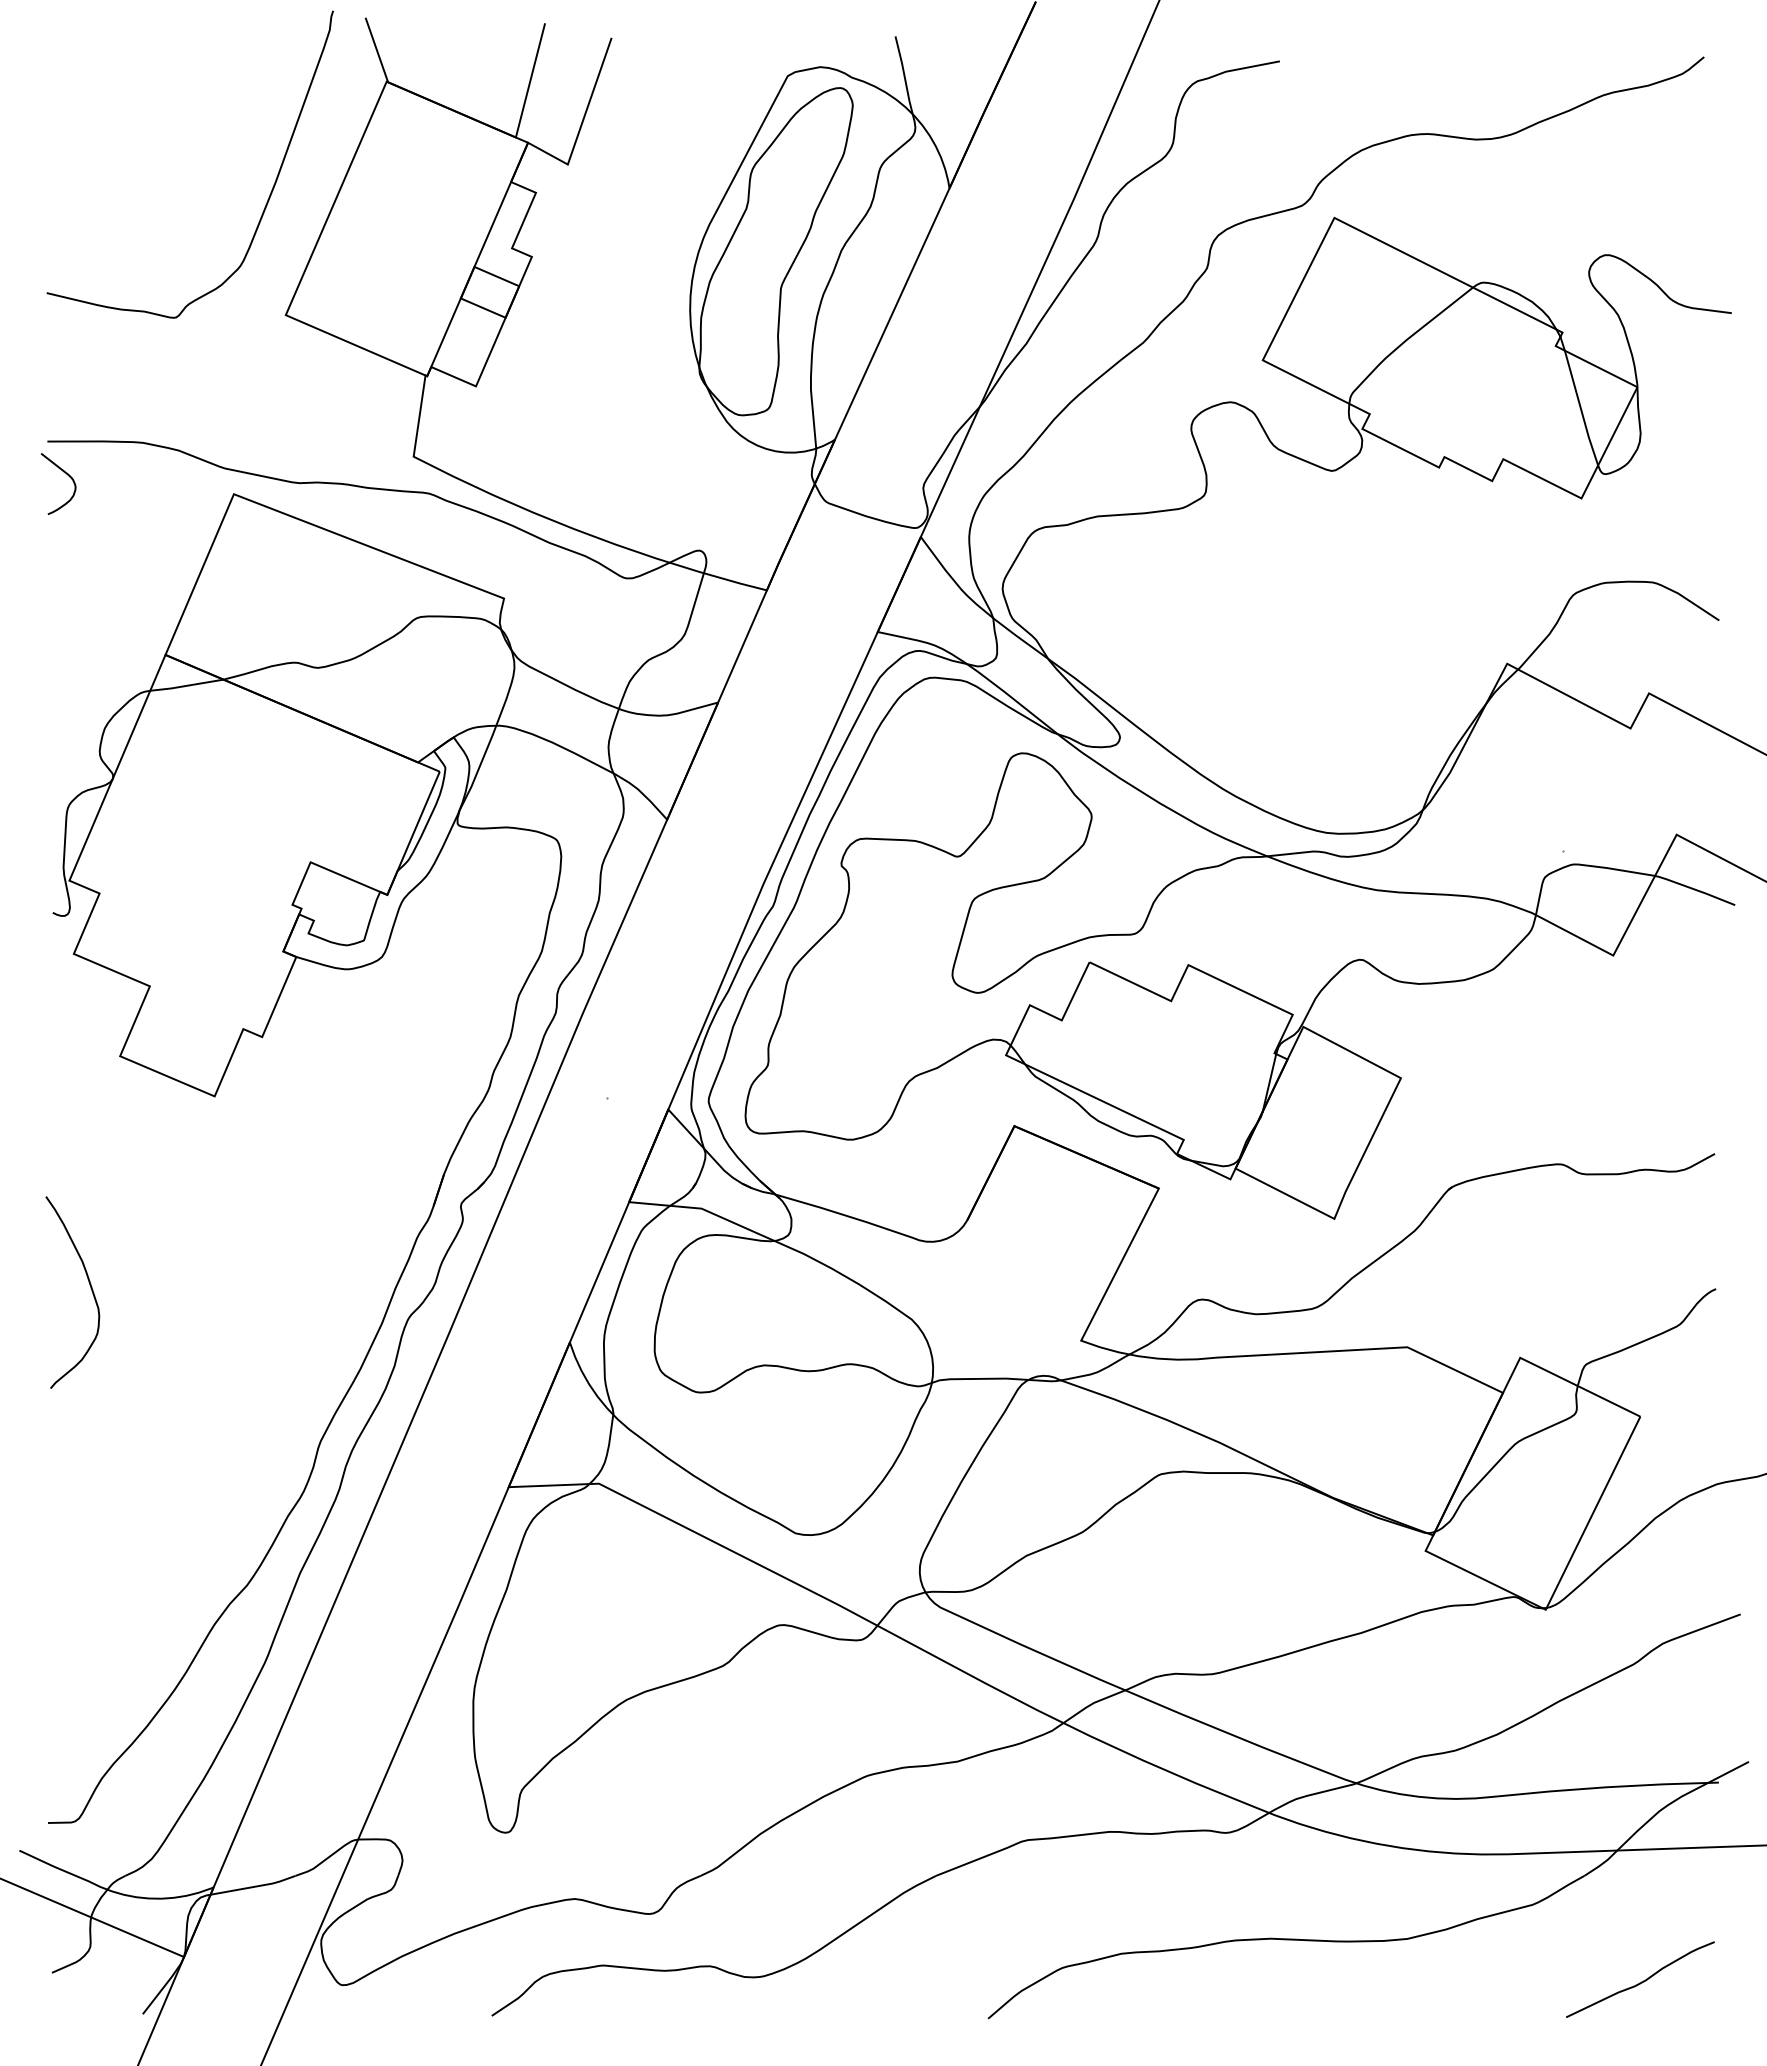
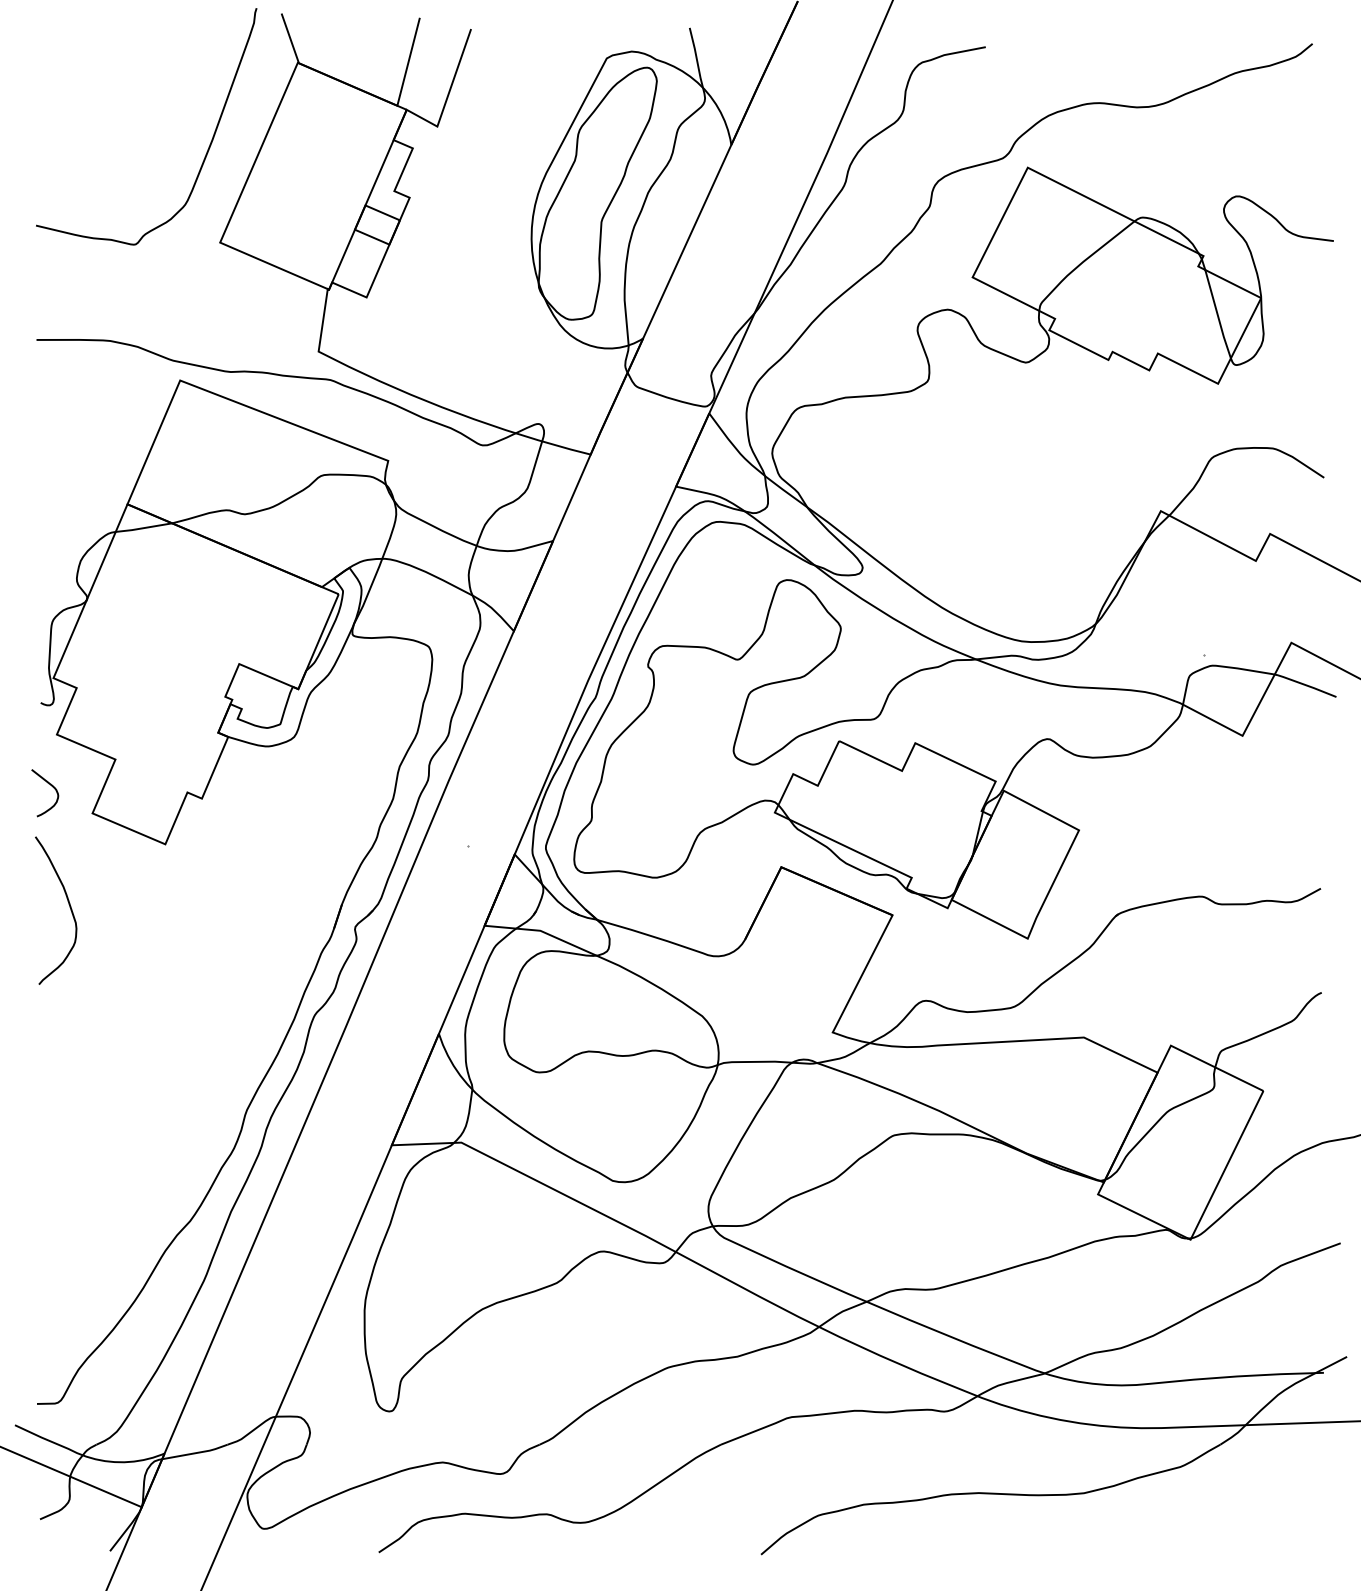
curve: (66, 474) -> (51, 785), moved
curve: (89, 1285) -> (68, 905), moved
curve: (1641, 1981) -> (1264, 1526), removed

